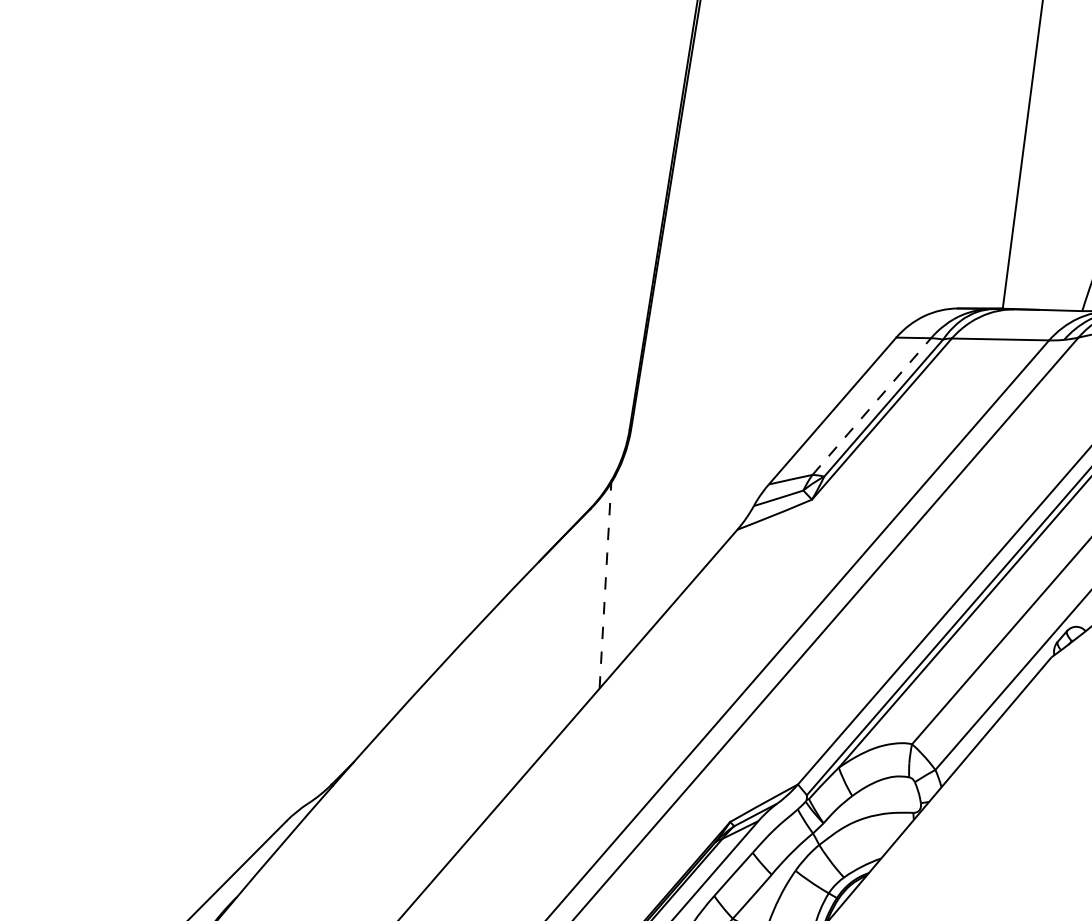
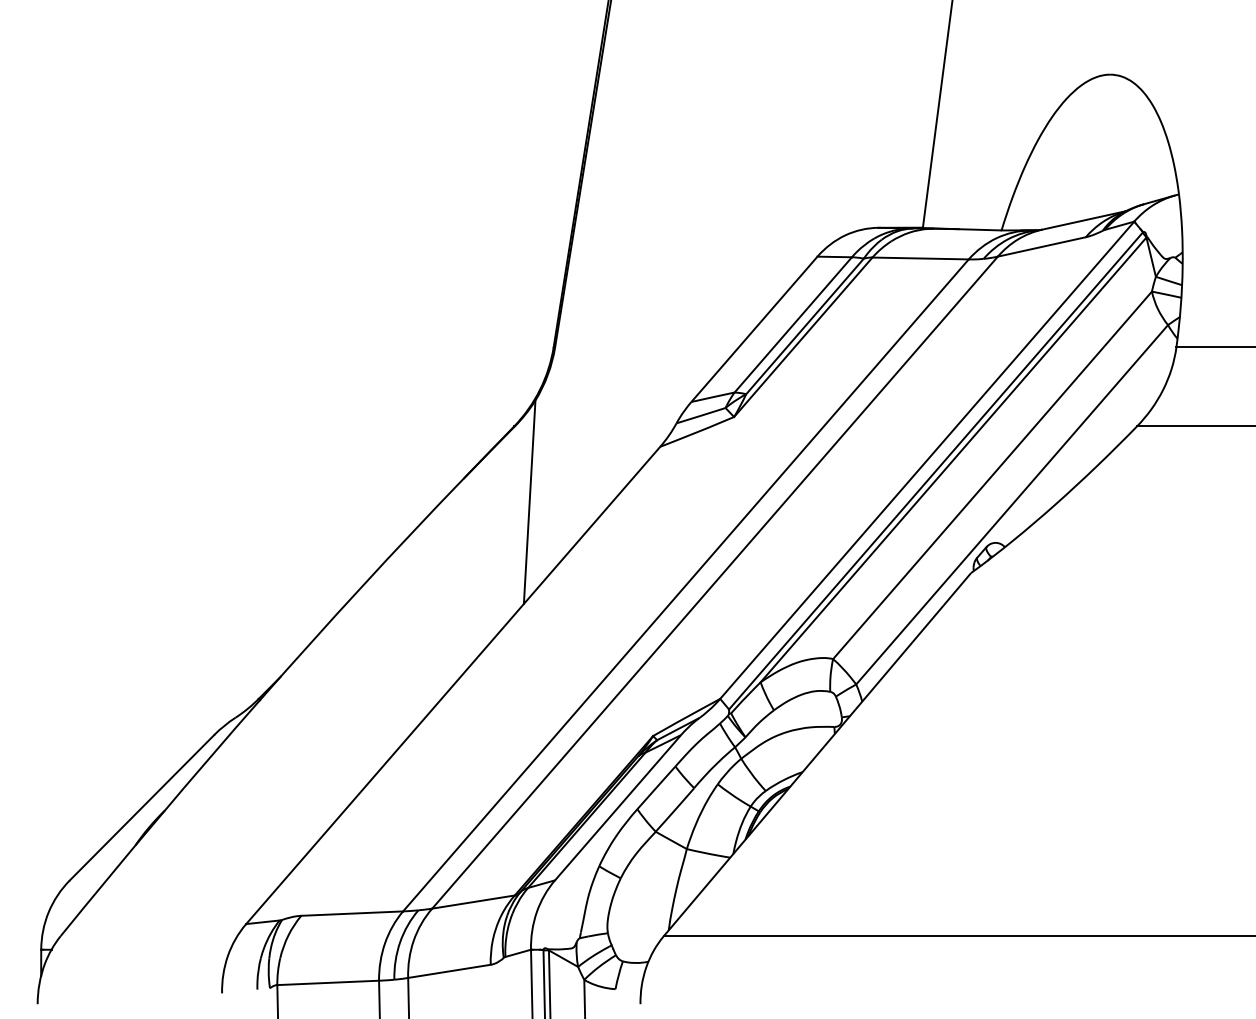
line: (872, 406) -> (793, 324), dashed -> solid
line: (605, 586) -> (529, 502), dashed -> solid

